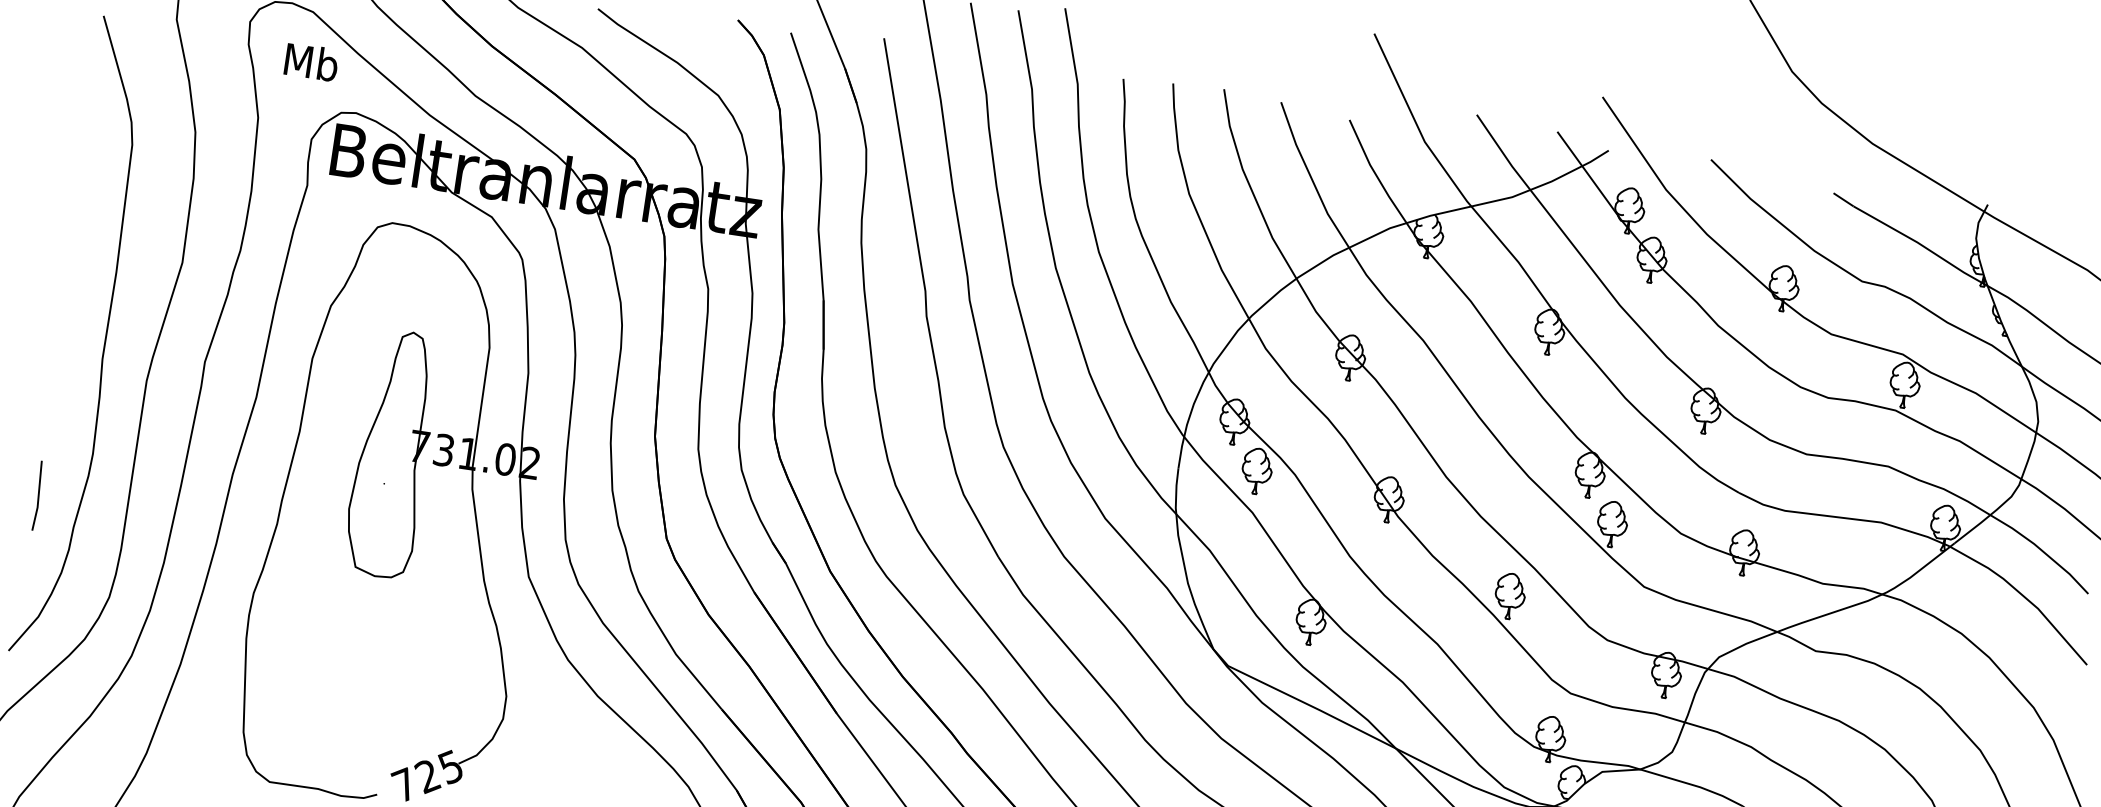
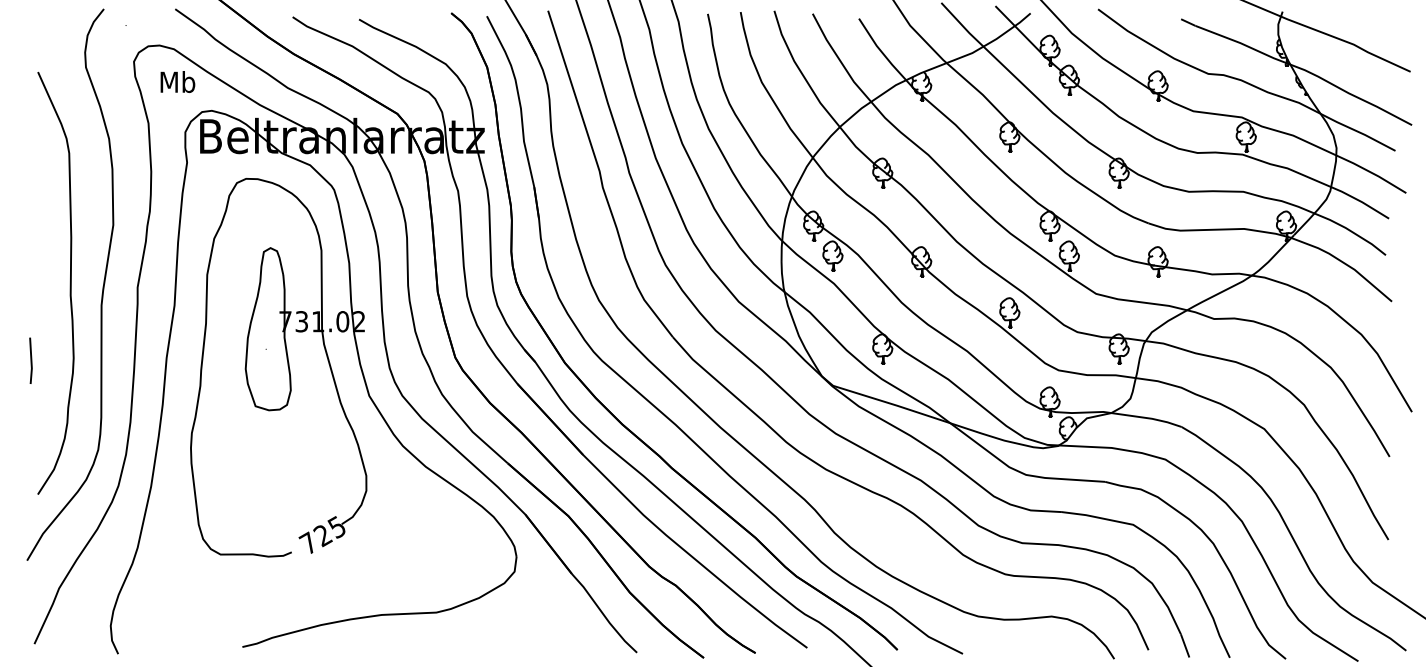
line: (37, 495) -> (30, 360), moved

